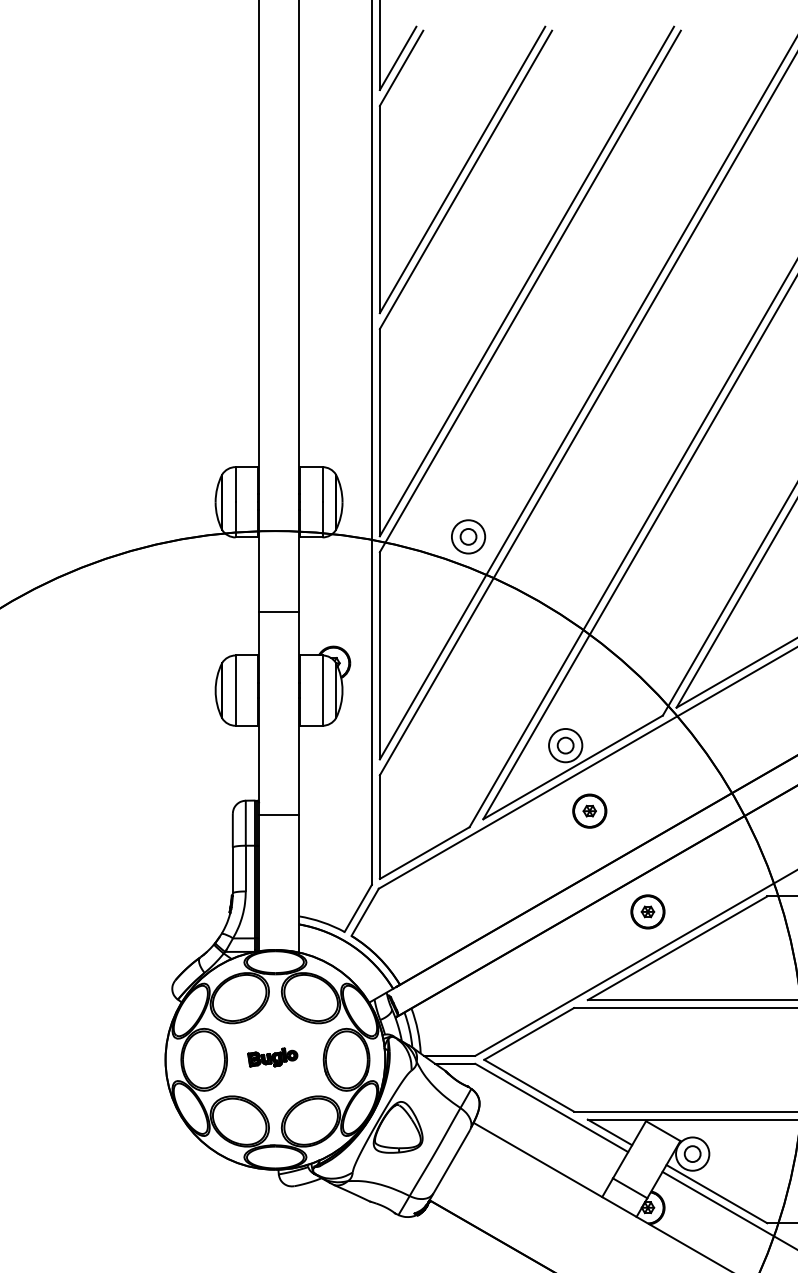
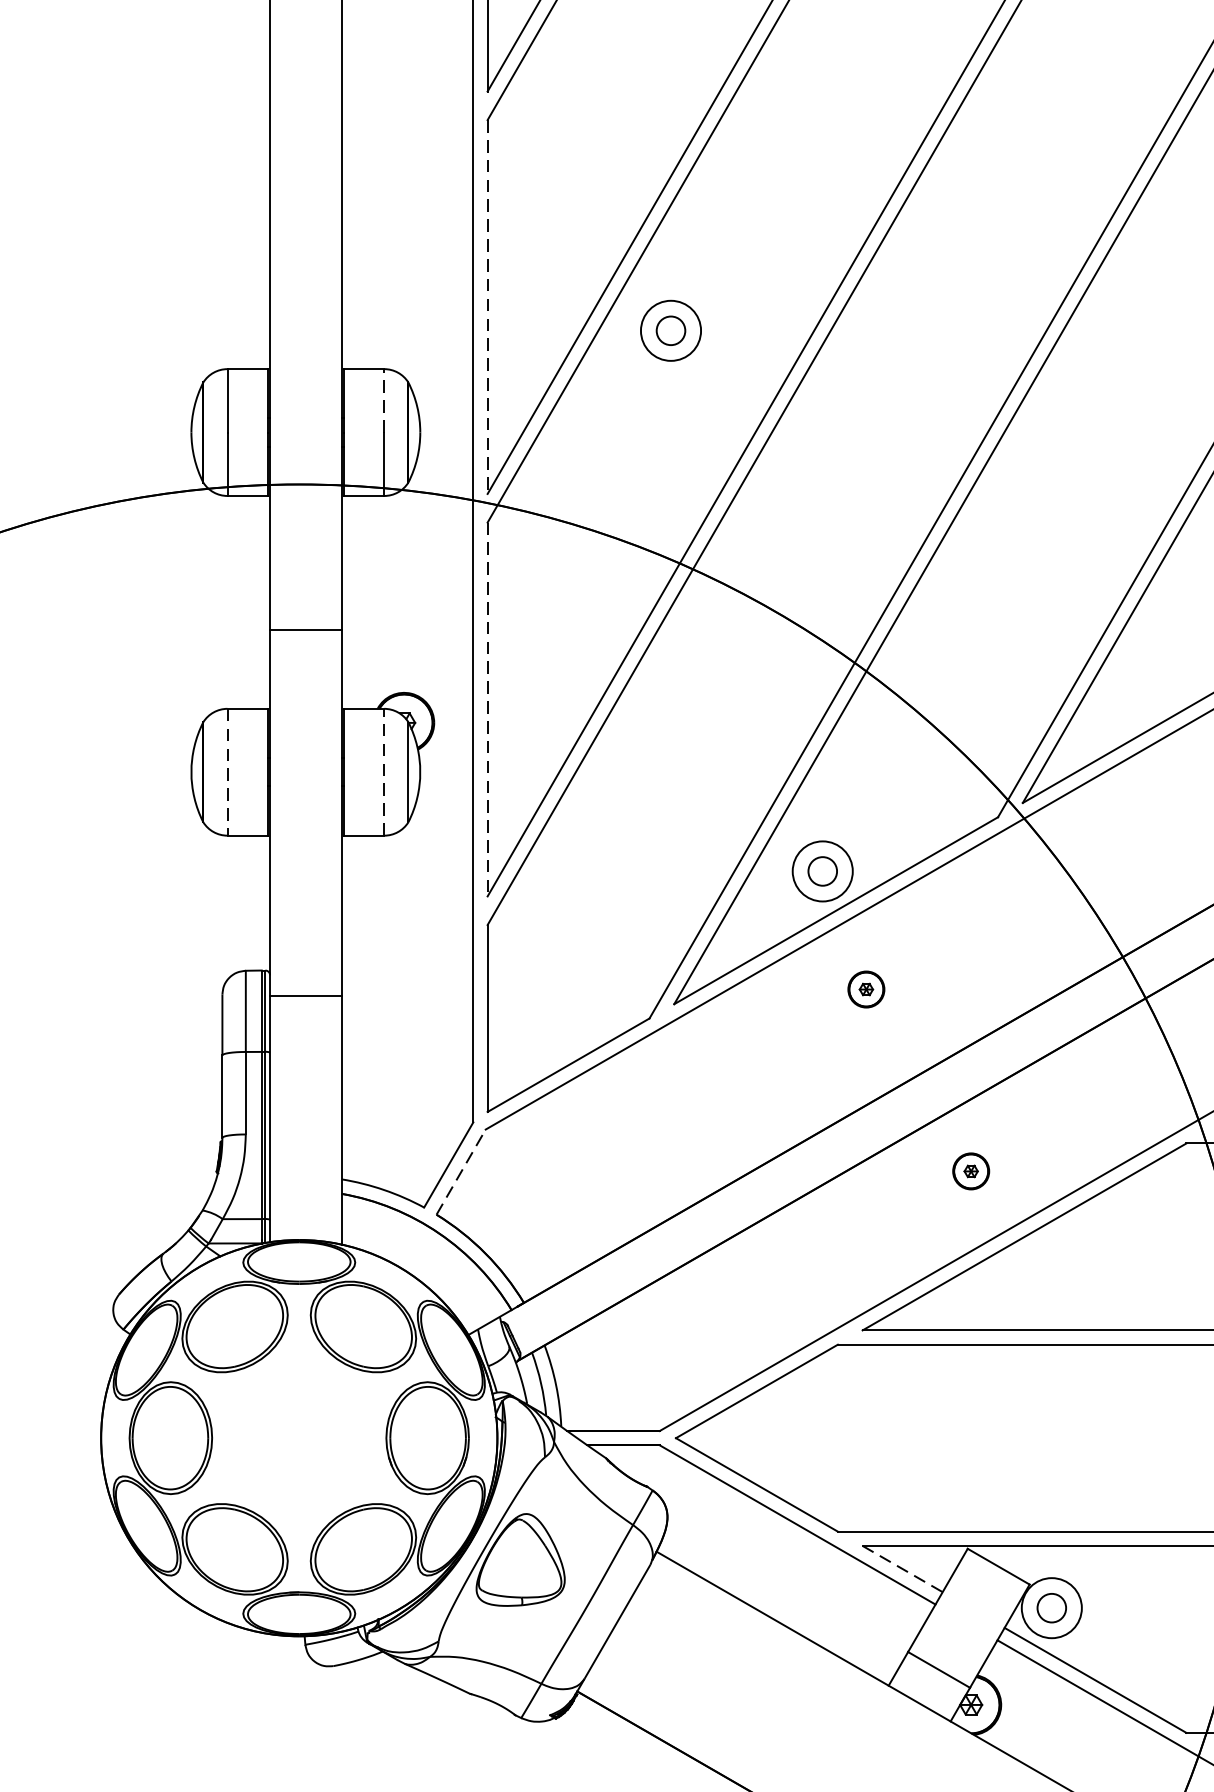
line: (379, 432) -> (486, 306), solid -> dashed
line: (322, 484) -> (384, 400), solid -> dashed
part: (468, 536) -> (670, 330), moved
line: (379, 655) -> (486, 708), solid -> dashed
line: (322, 690) -> (384, 772), solid -> dashed
line: (235, 691) -> (227, 773), solid -> dashed
part: (589, 810) -> (865, 988), size x0.6
line: (365, 911) -> (461, 1170), solid -> dashed
part: (647, 911) -> (970, 1170), size x0.6
part: (272, 1057) -> (293, 1433), removed
line: (609, 1132) -> (901, 1569), solid -> dashed

